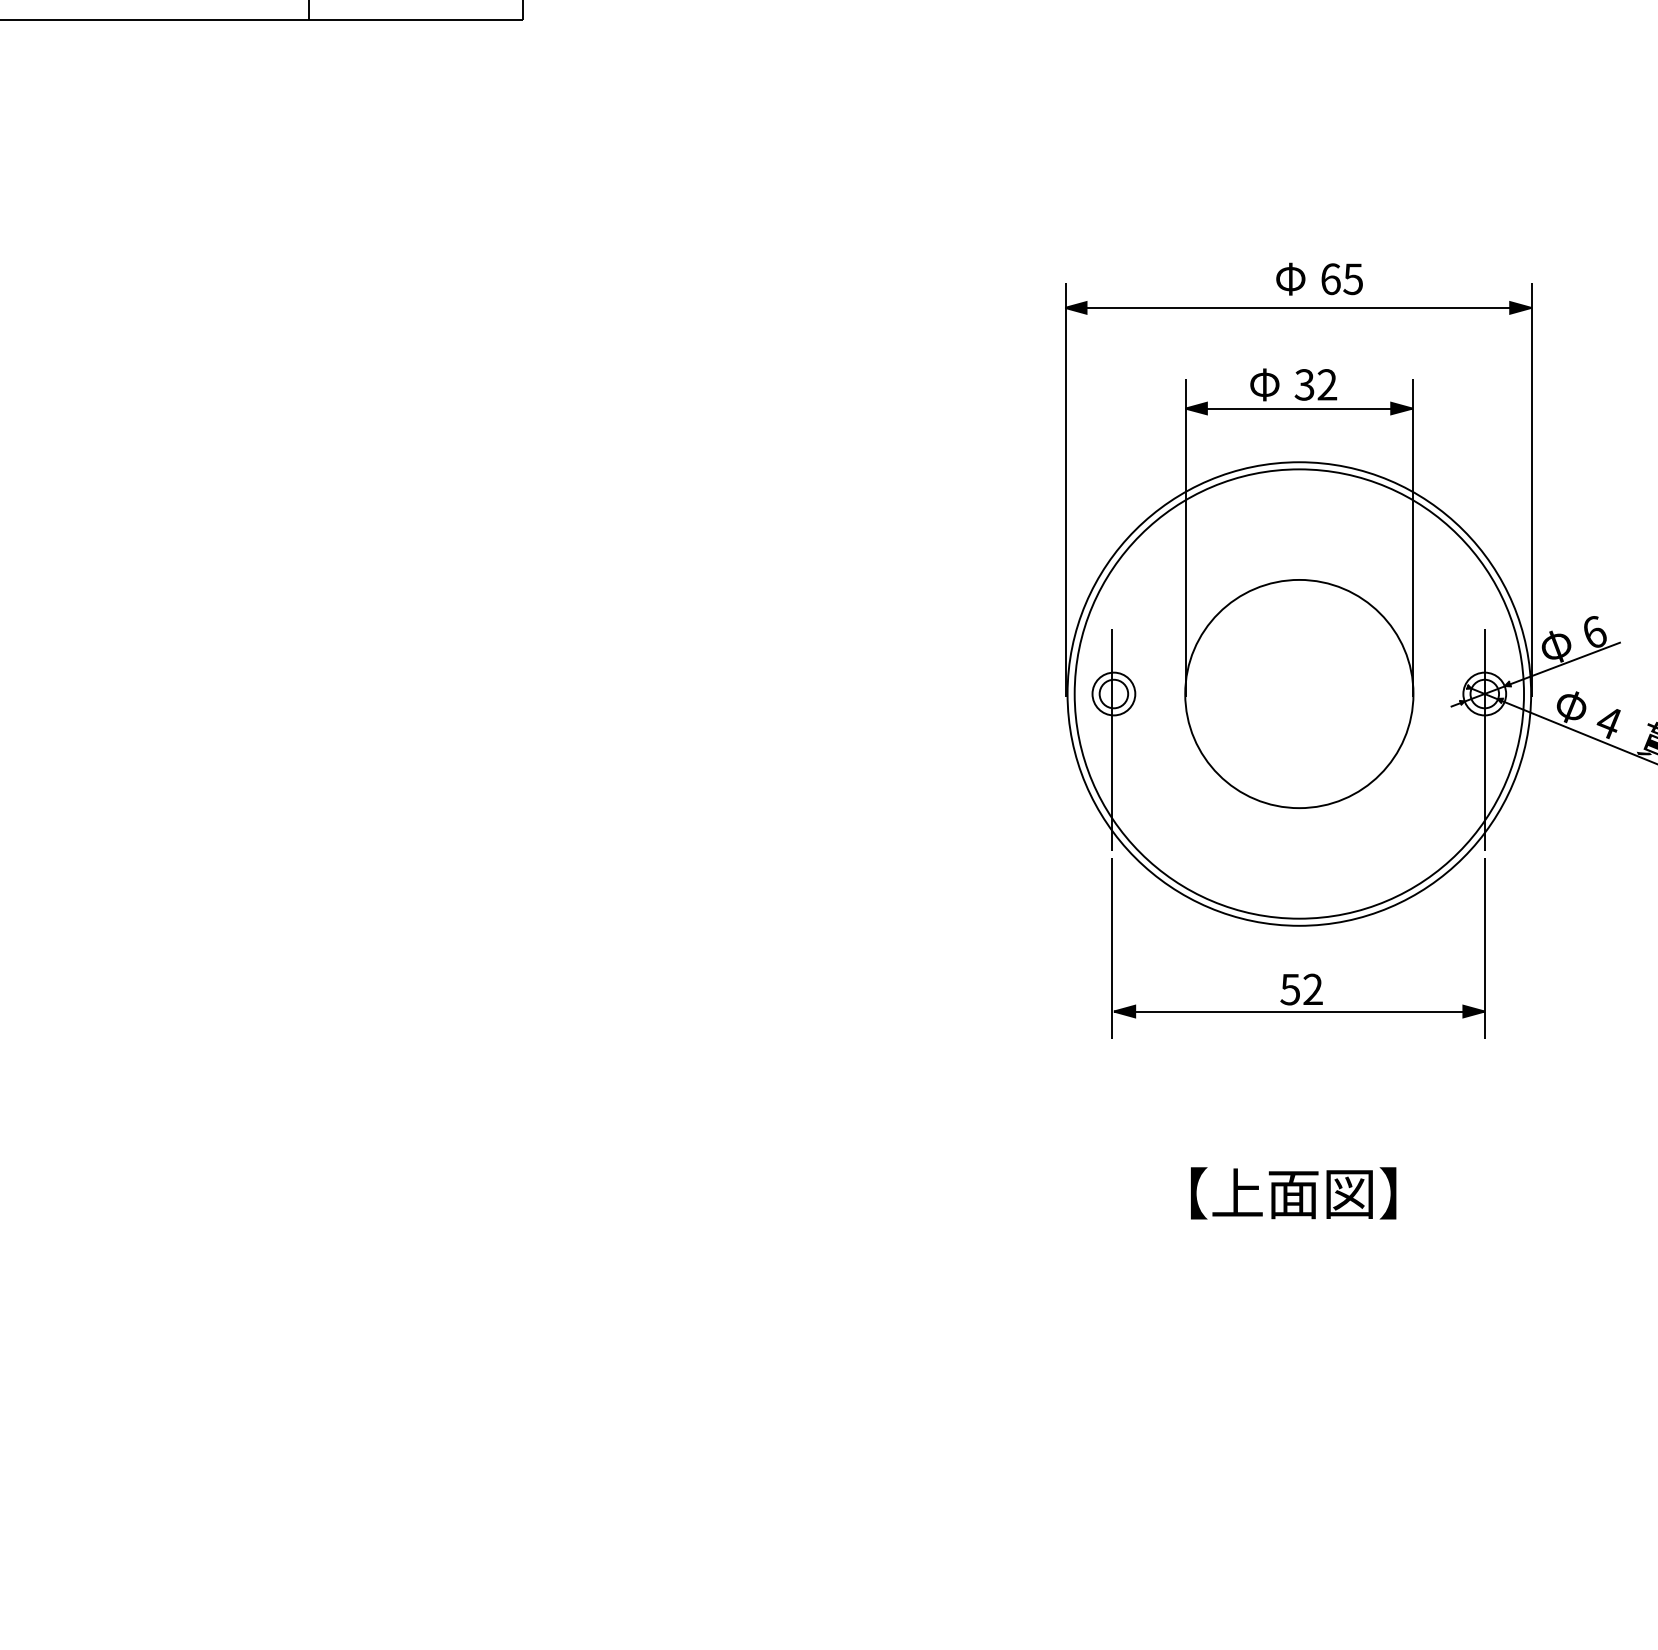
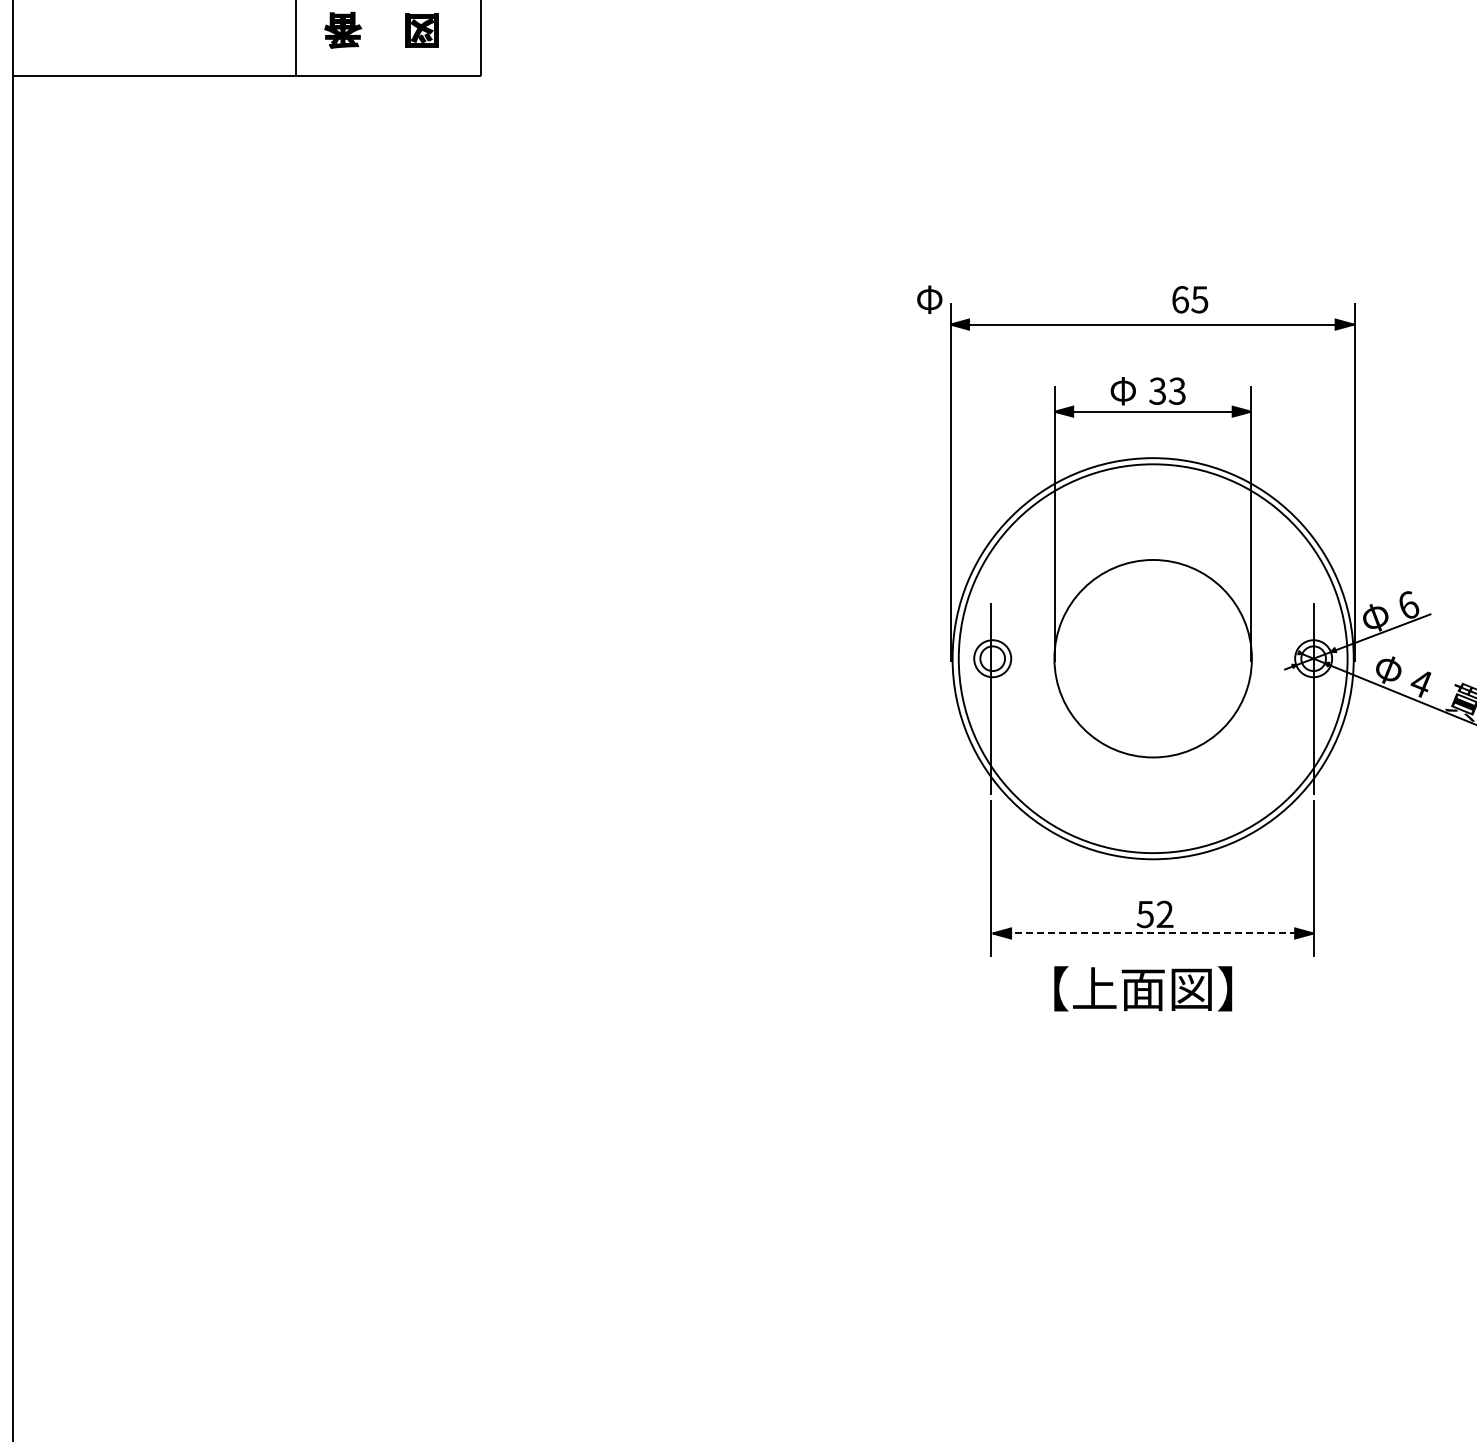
text: (1290, 278) -> (929, 299), moved
text: (1326, 385) -> (1176, 391), 2 -> 3
line: (1299, 1011) -> (1153, 933), solid -> dashed
text: (1293, 1192) -> (1143, 988), moved

